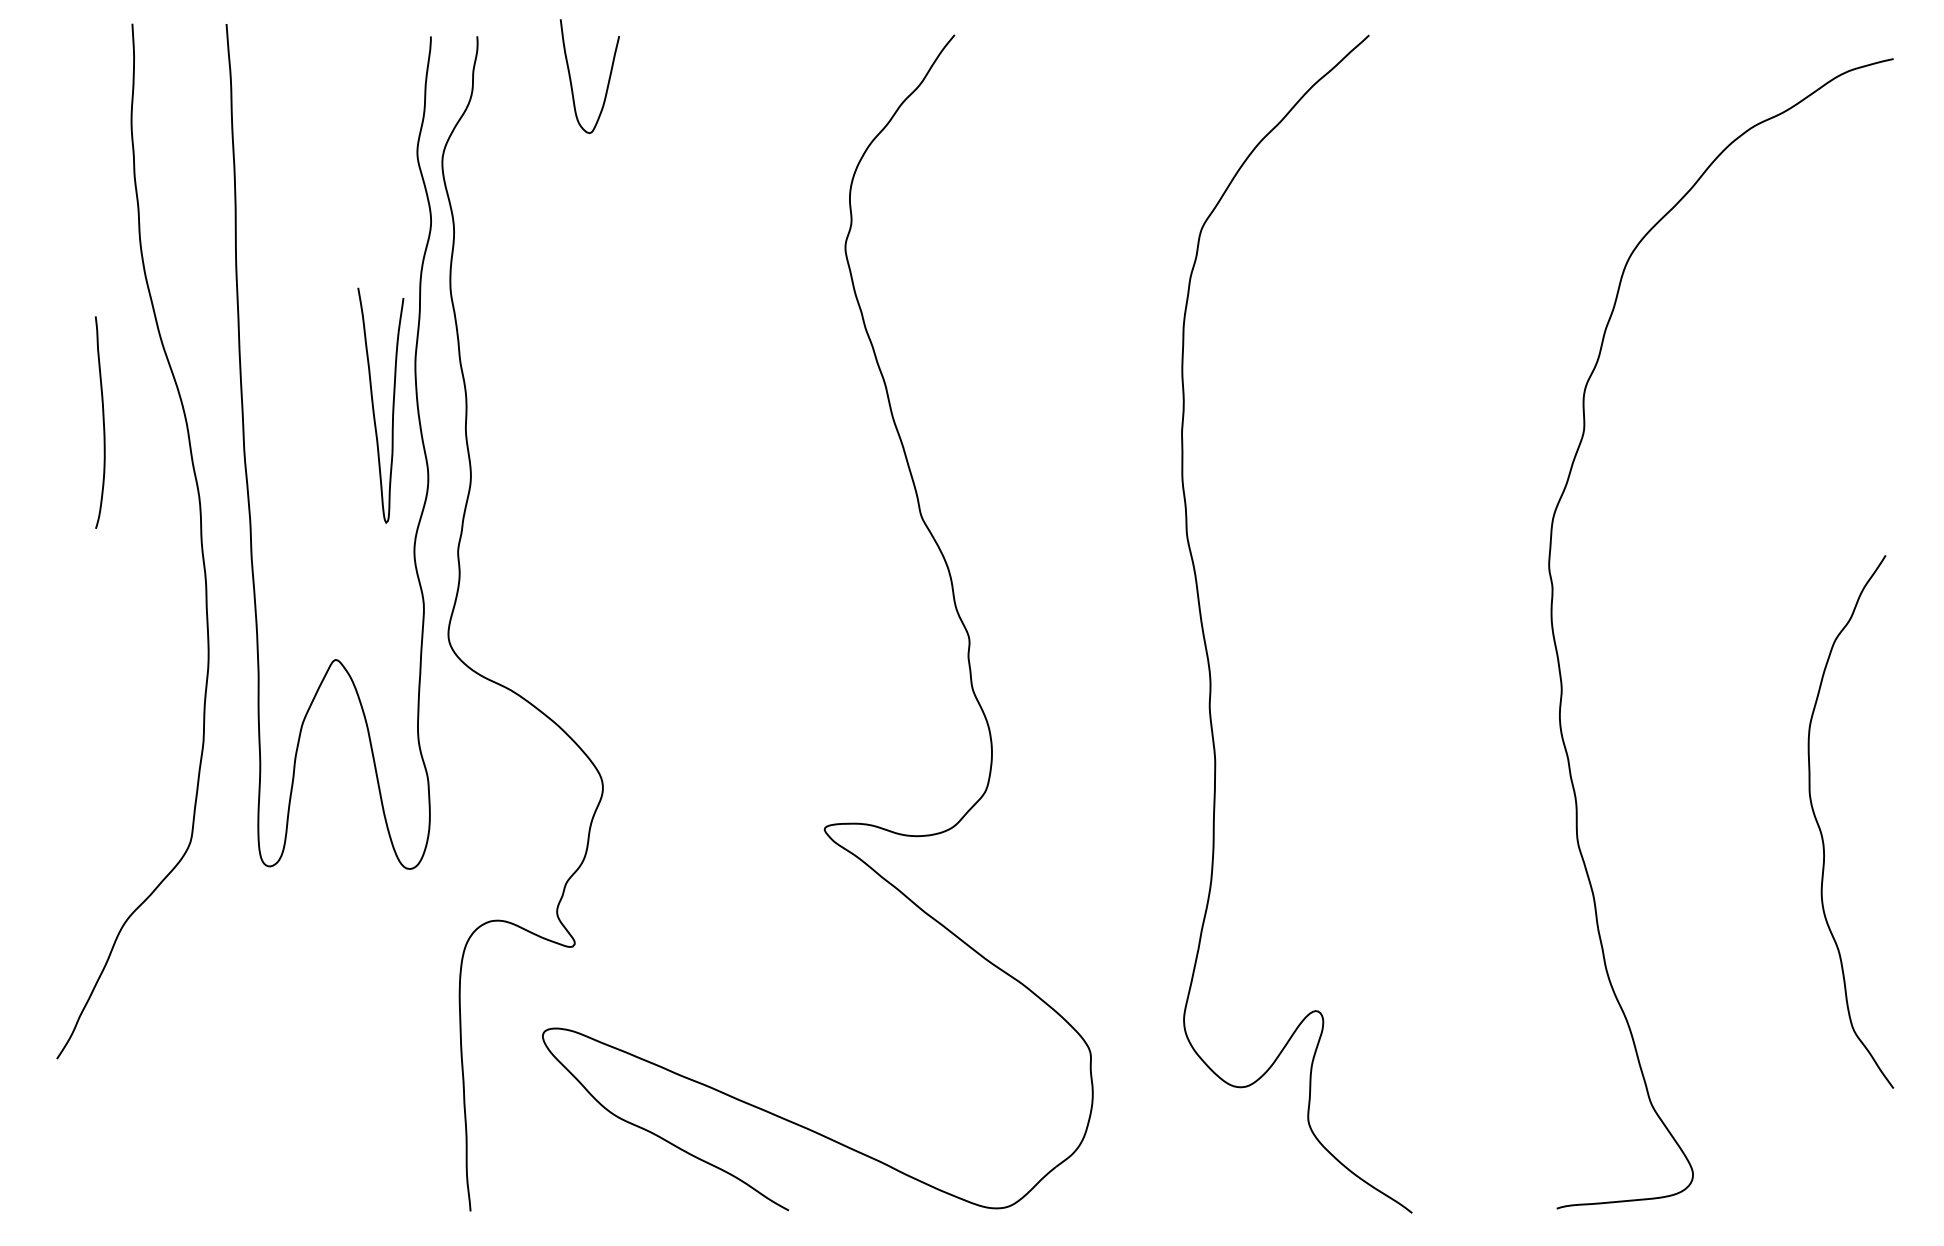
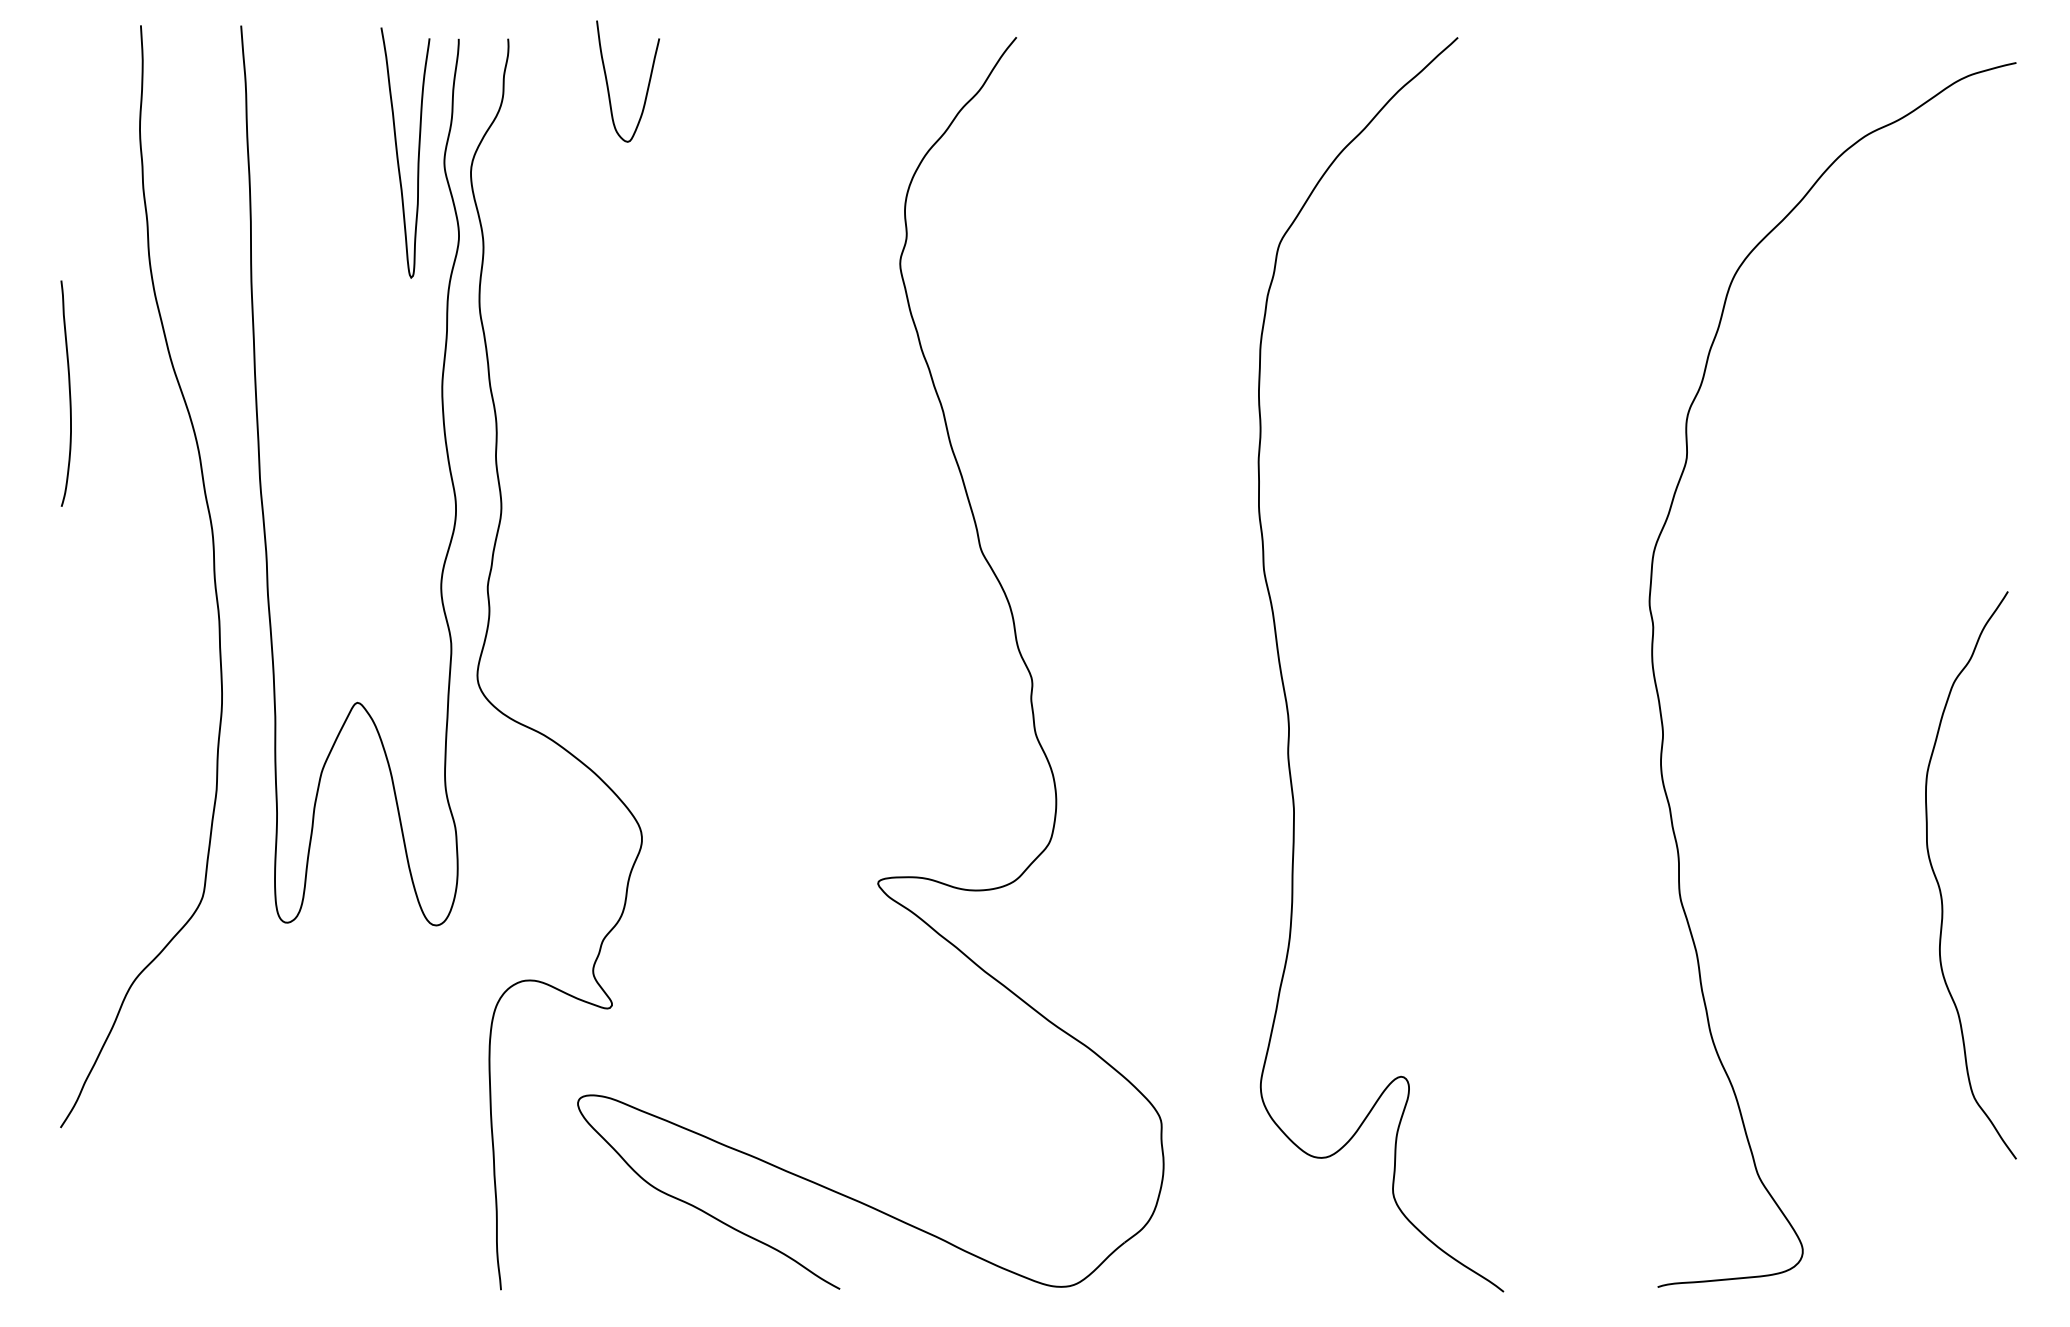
curve: (374, 408) -> (398, 156), moved
curve: (102, 421) -> (68, 392), moved

